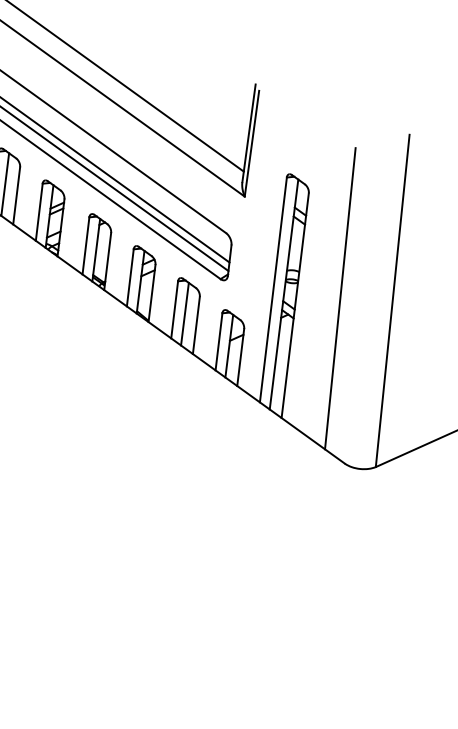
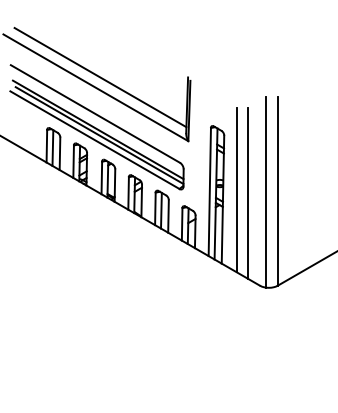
line: (320, 290) -> (236, 189), added
line: (373, 299) -> (266, 191), added

